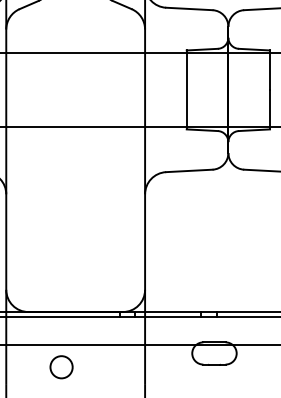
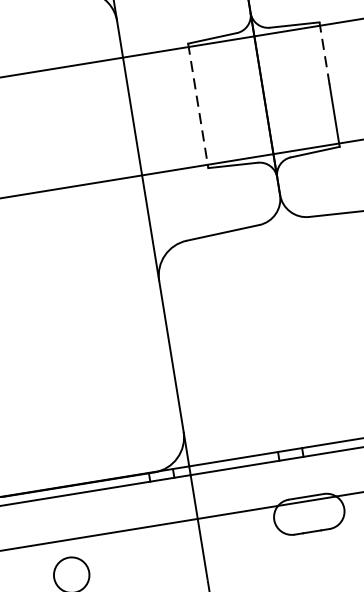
line: (270, 70) -> (325, 53), solid -> dashed
line: (186, 90) -> (198, 106), solid -> dashed

